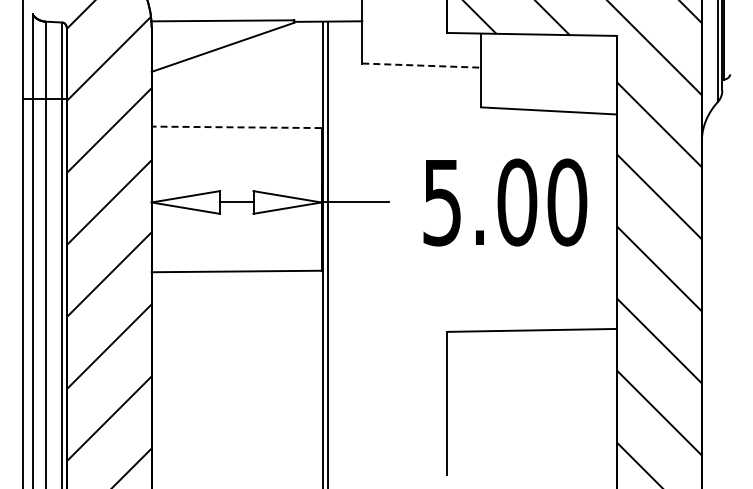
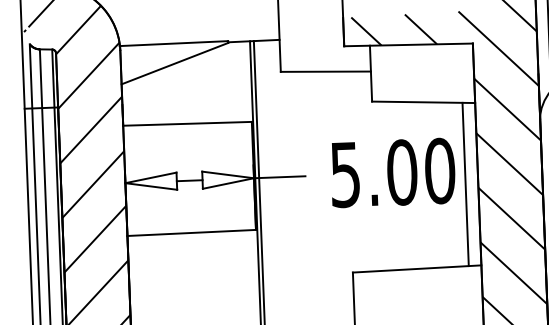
line: (422, 65) -> (326, 71), dashed -> solid
line: (236, 127) -> (187, 123), dashed -> solid
line: (600, 221) -> (465, 184), added

